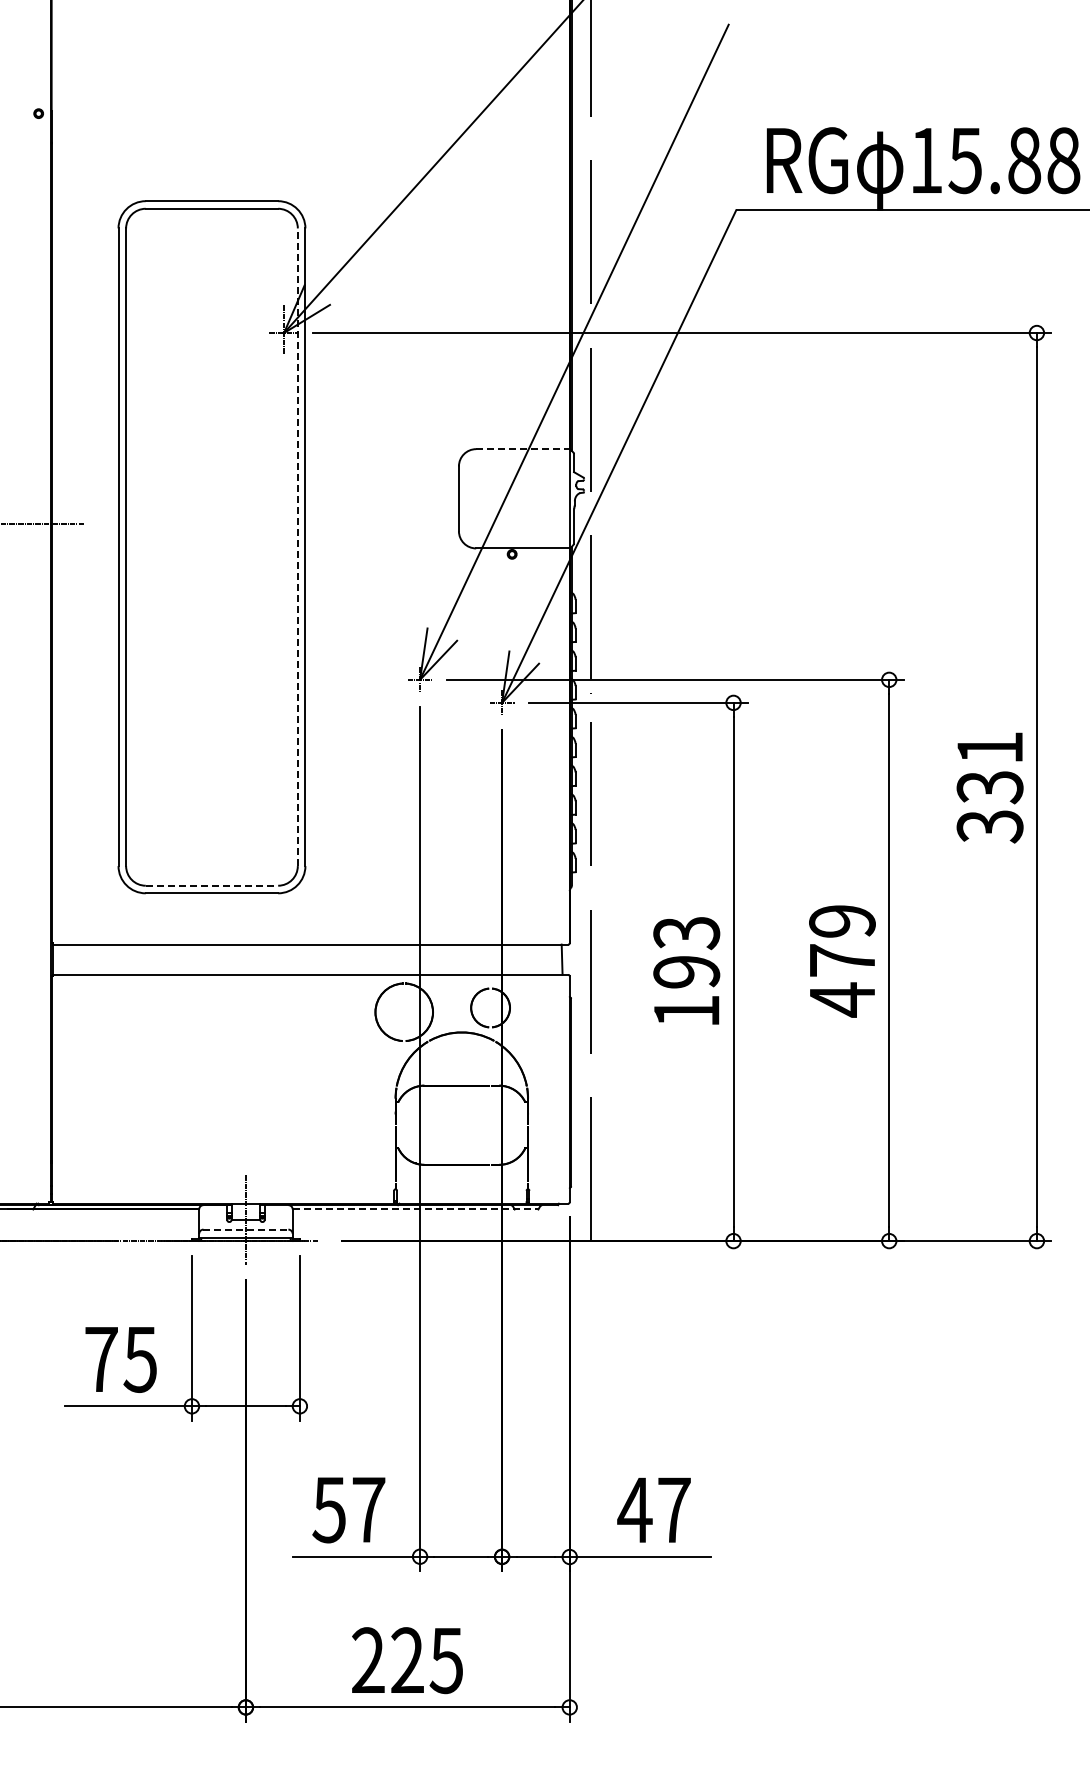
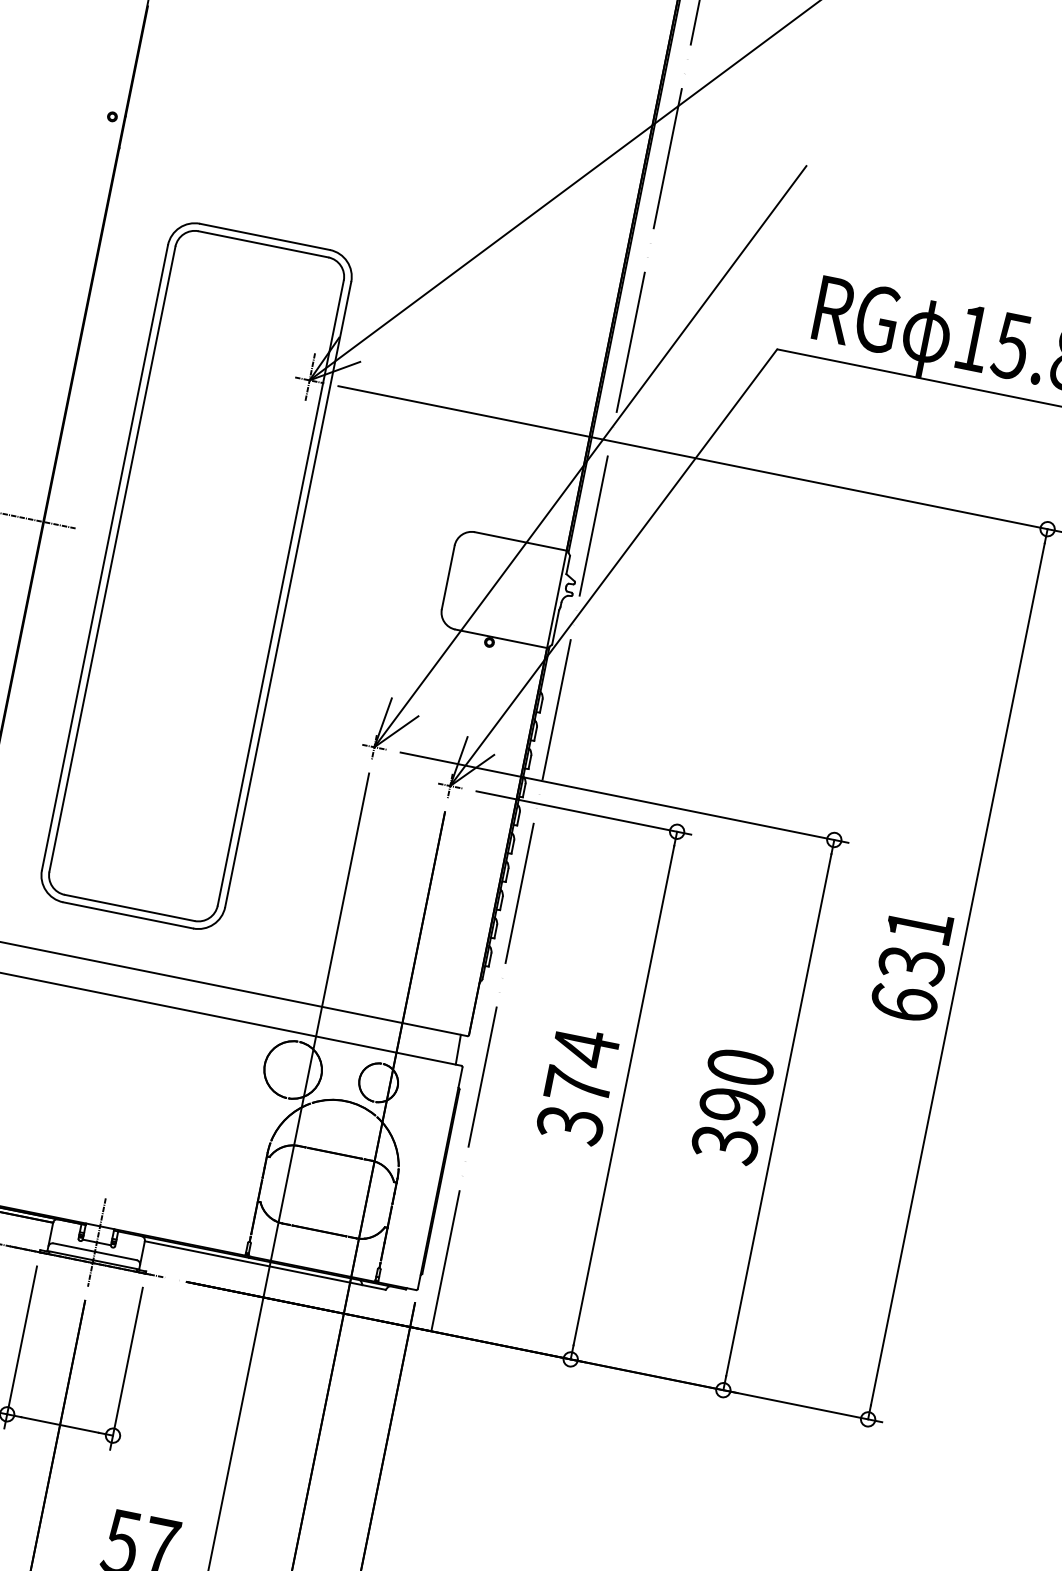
line: (523, 449) -> (521, 541), dashed -> solid
line: (297, 547) -> (280, 593), dashed -> solid
text: (989, 826) -> (903, 1003), 331 -> 631
line: (212, 885) -> (130, 907), dashed -> solid
text: (842, 961) -> (732, 1106), 479 -> 390
text: (686, 971) -> (577, 1085), 193 -> 374
line: (415, 1209) -> (265, 1265), dashed -> solid
line: (246, 1229) -> (95, 1251), dashed -> solid

